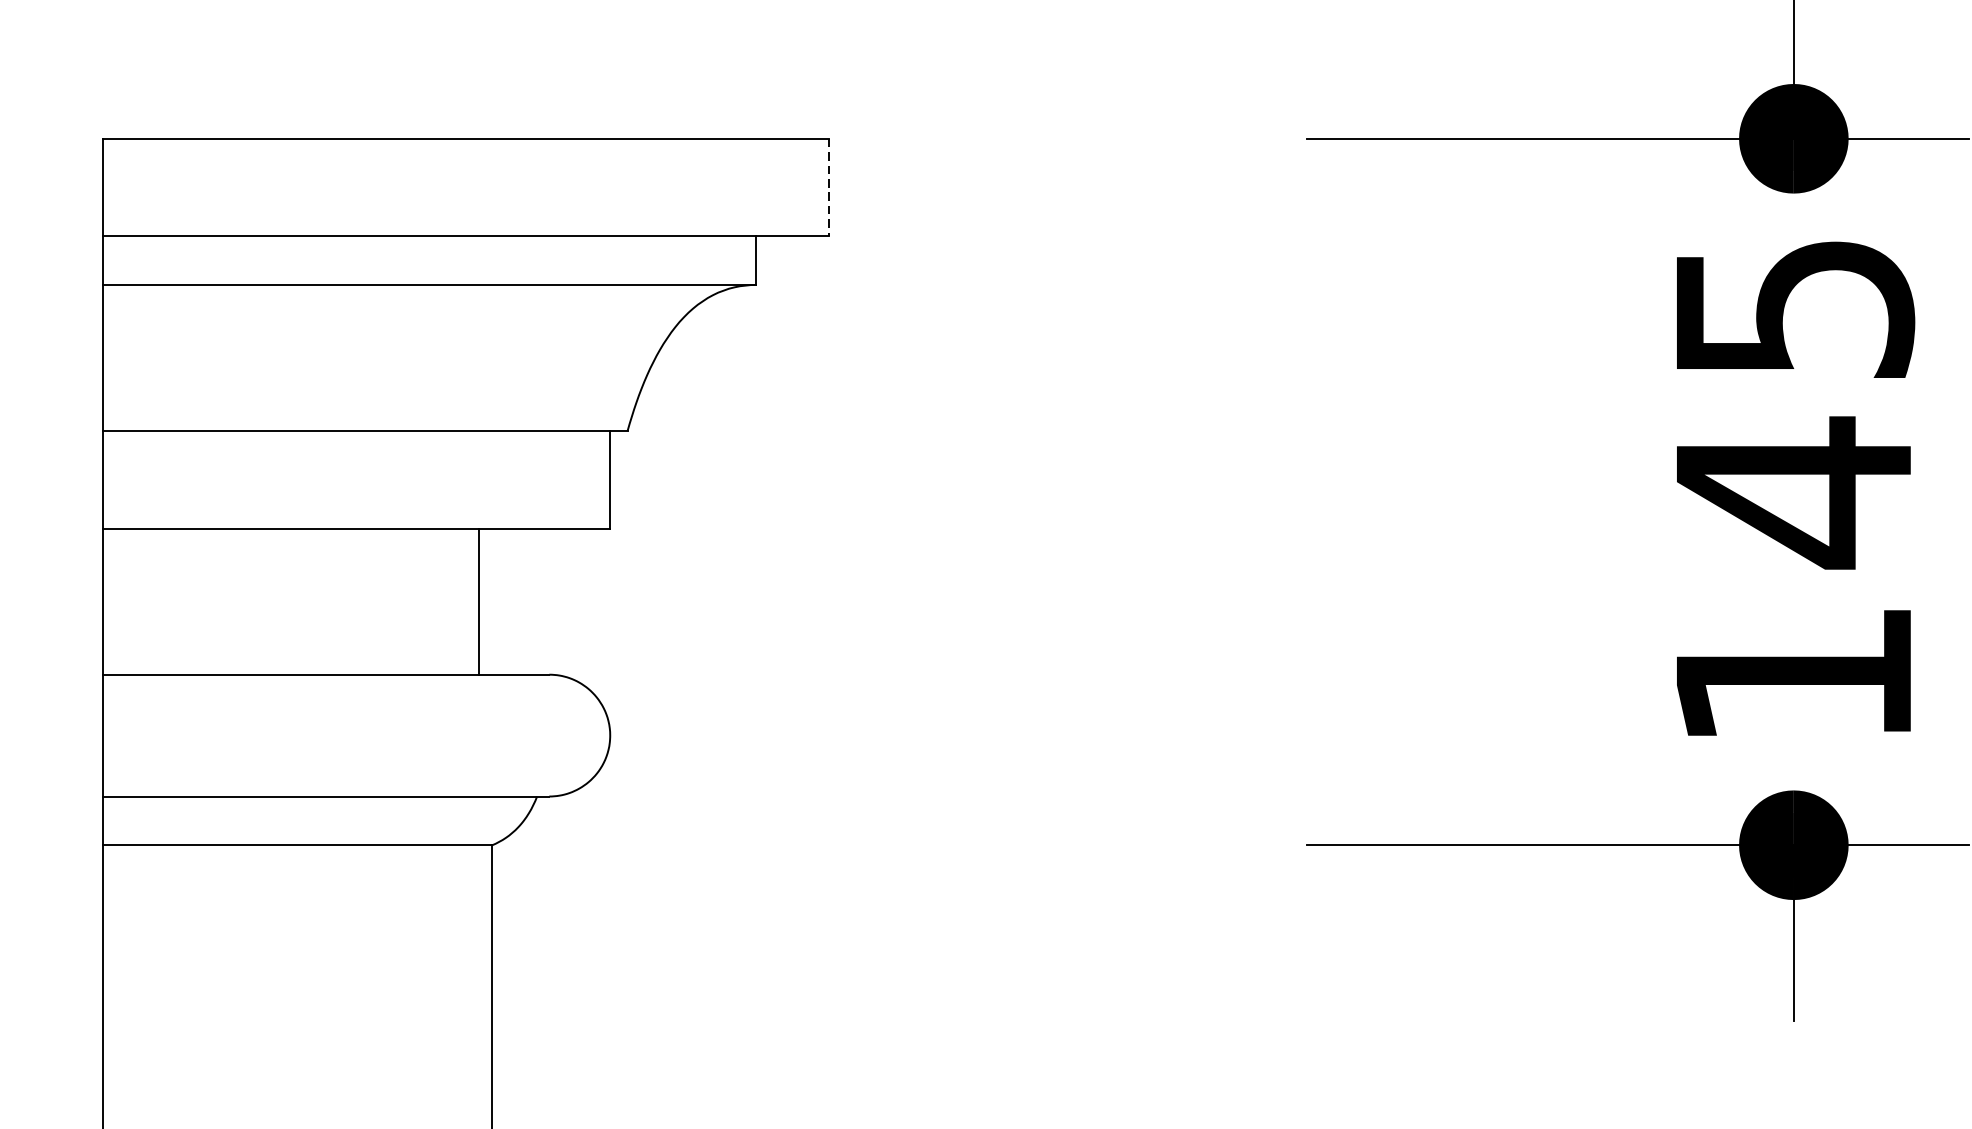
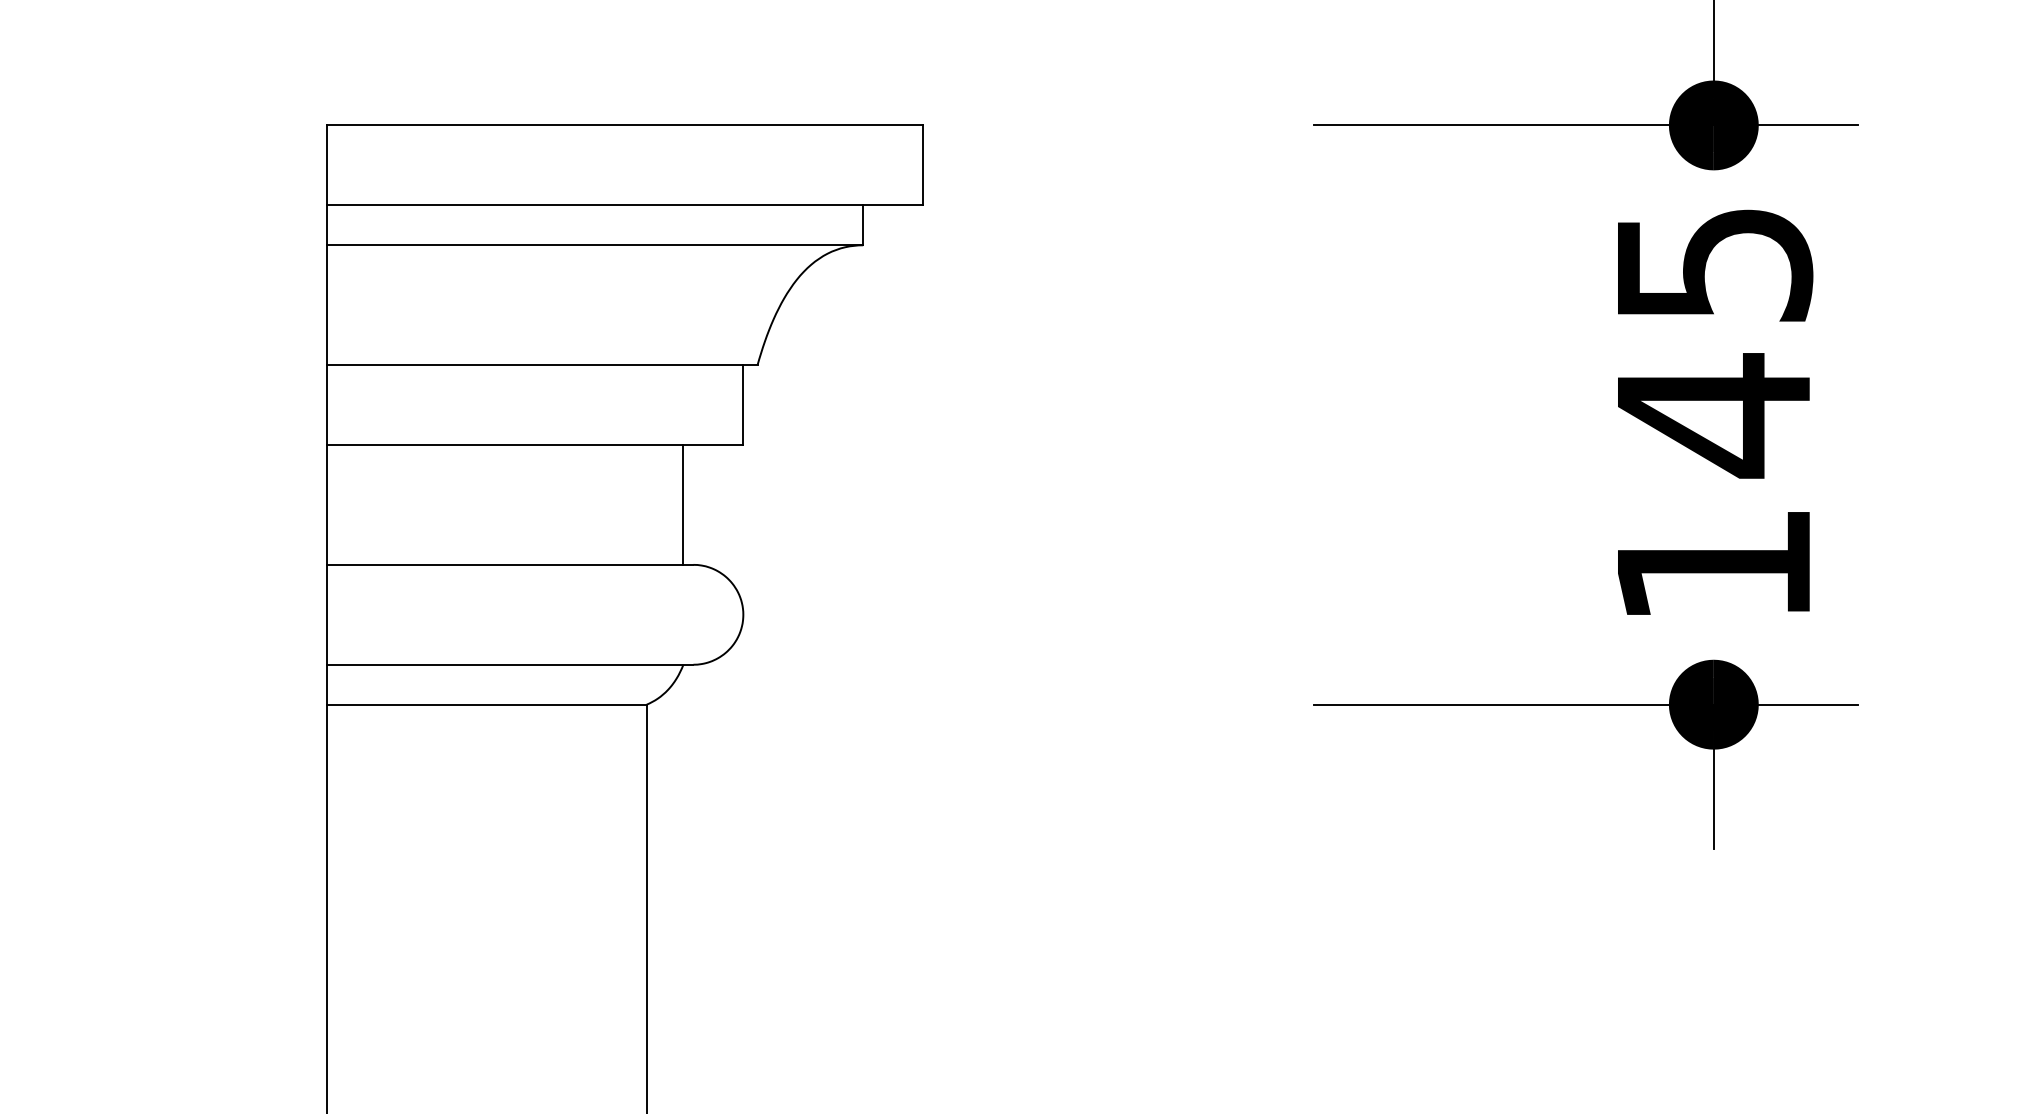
line: (829, 187) -> (923, 165), dashed -> solid
line: (478, 601) -> (683, 504), moved

